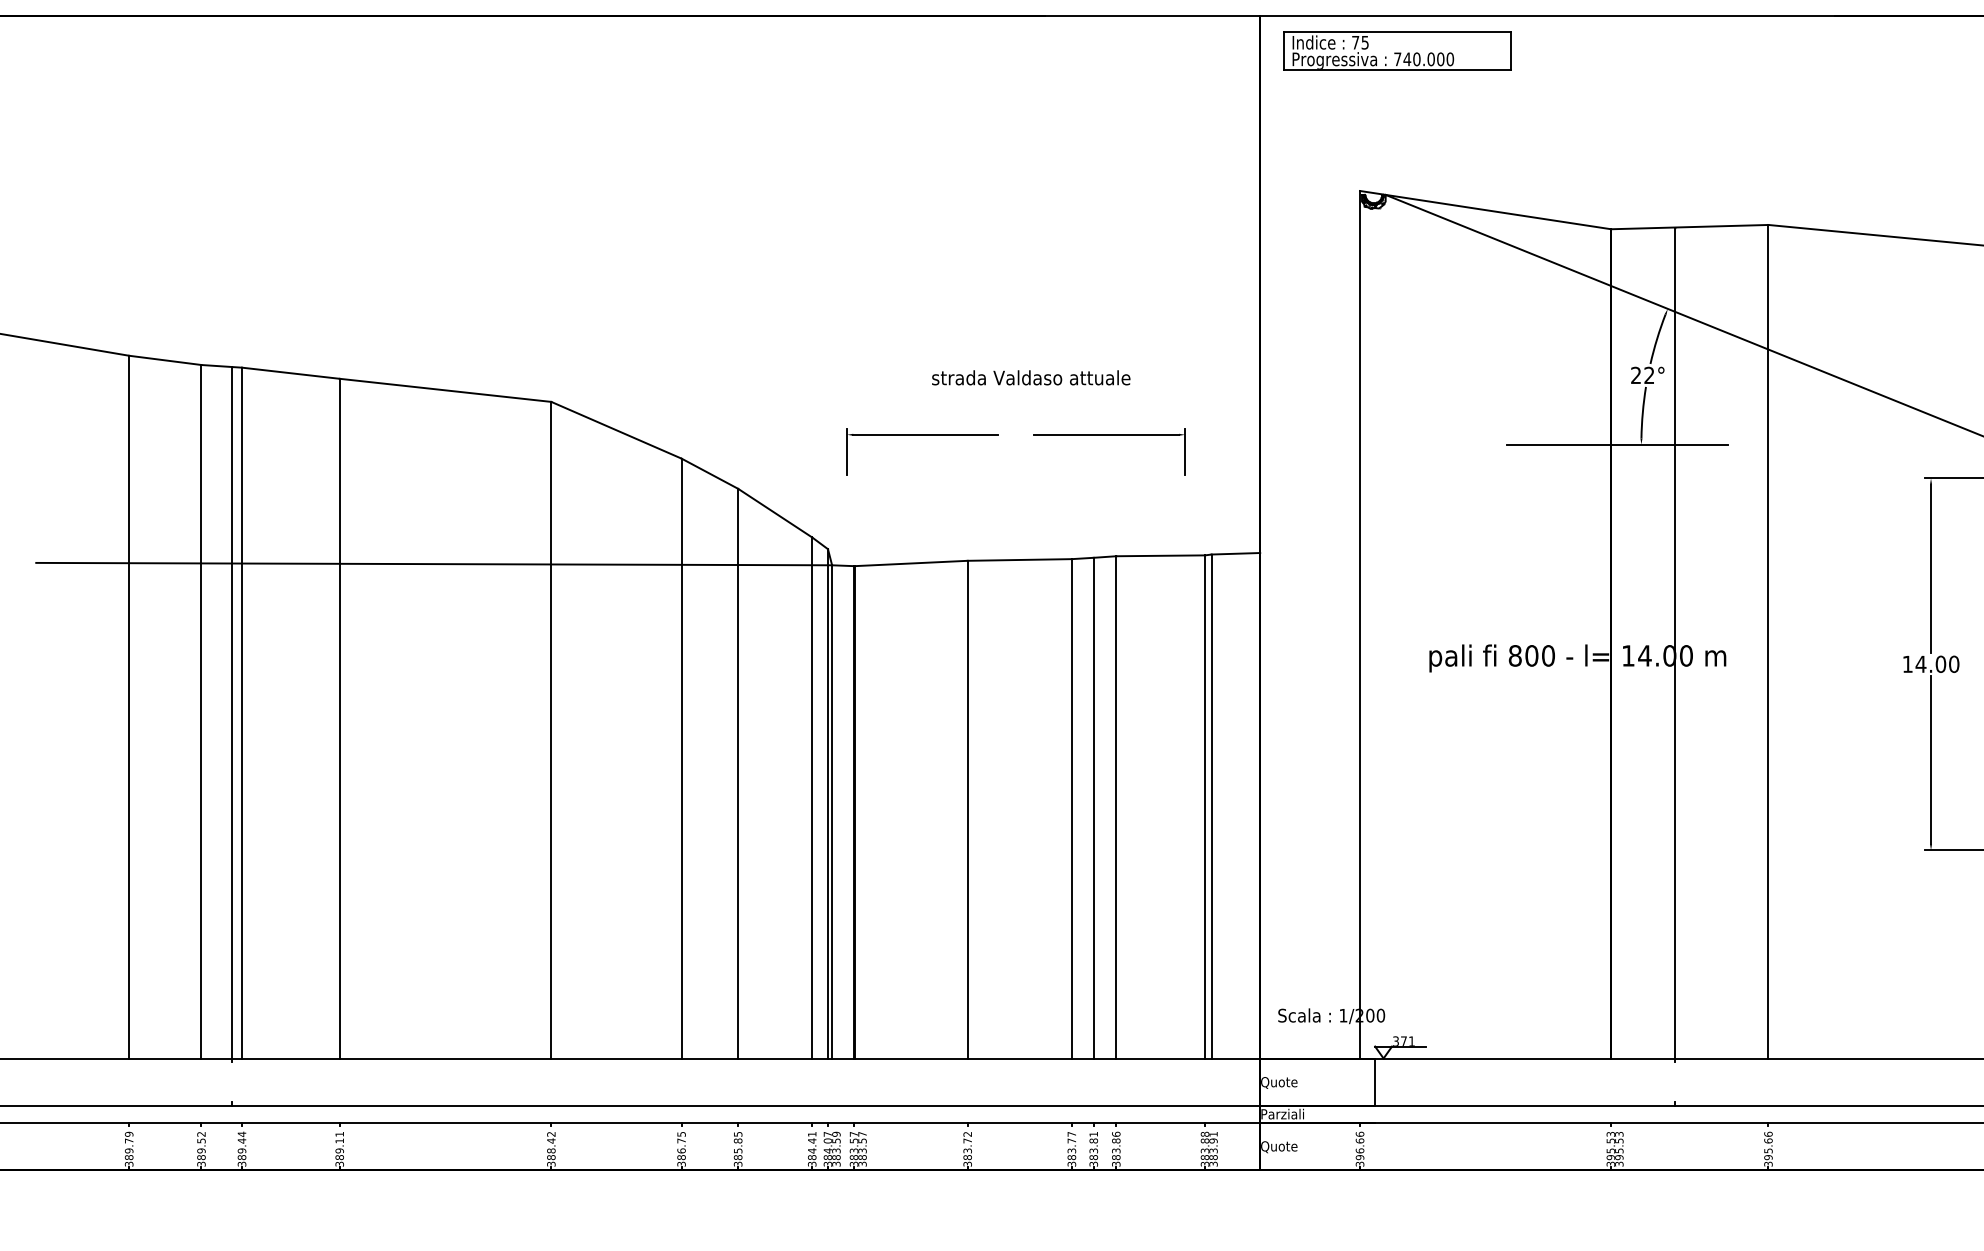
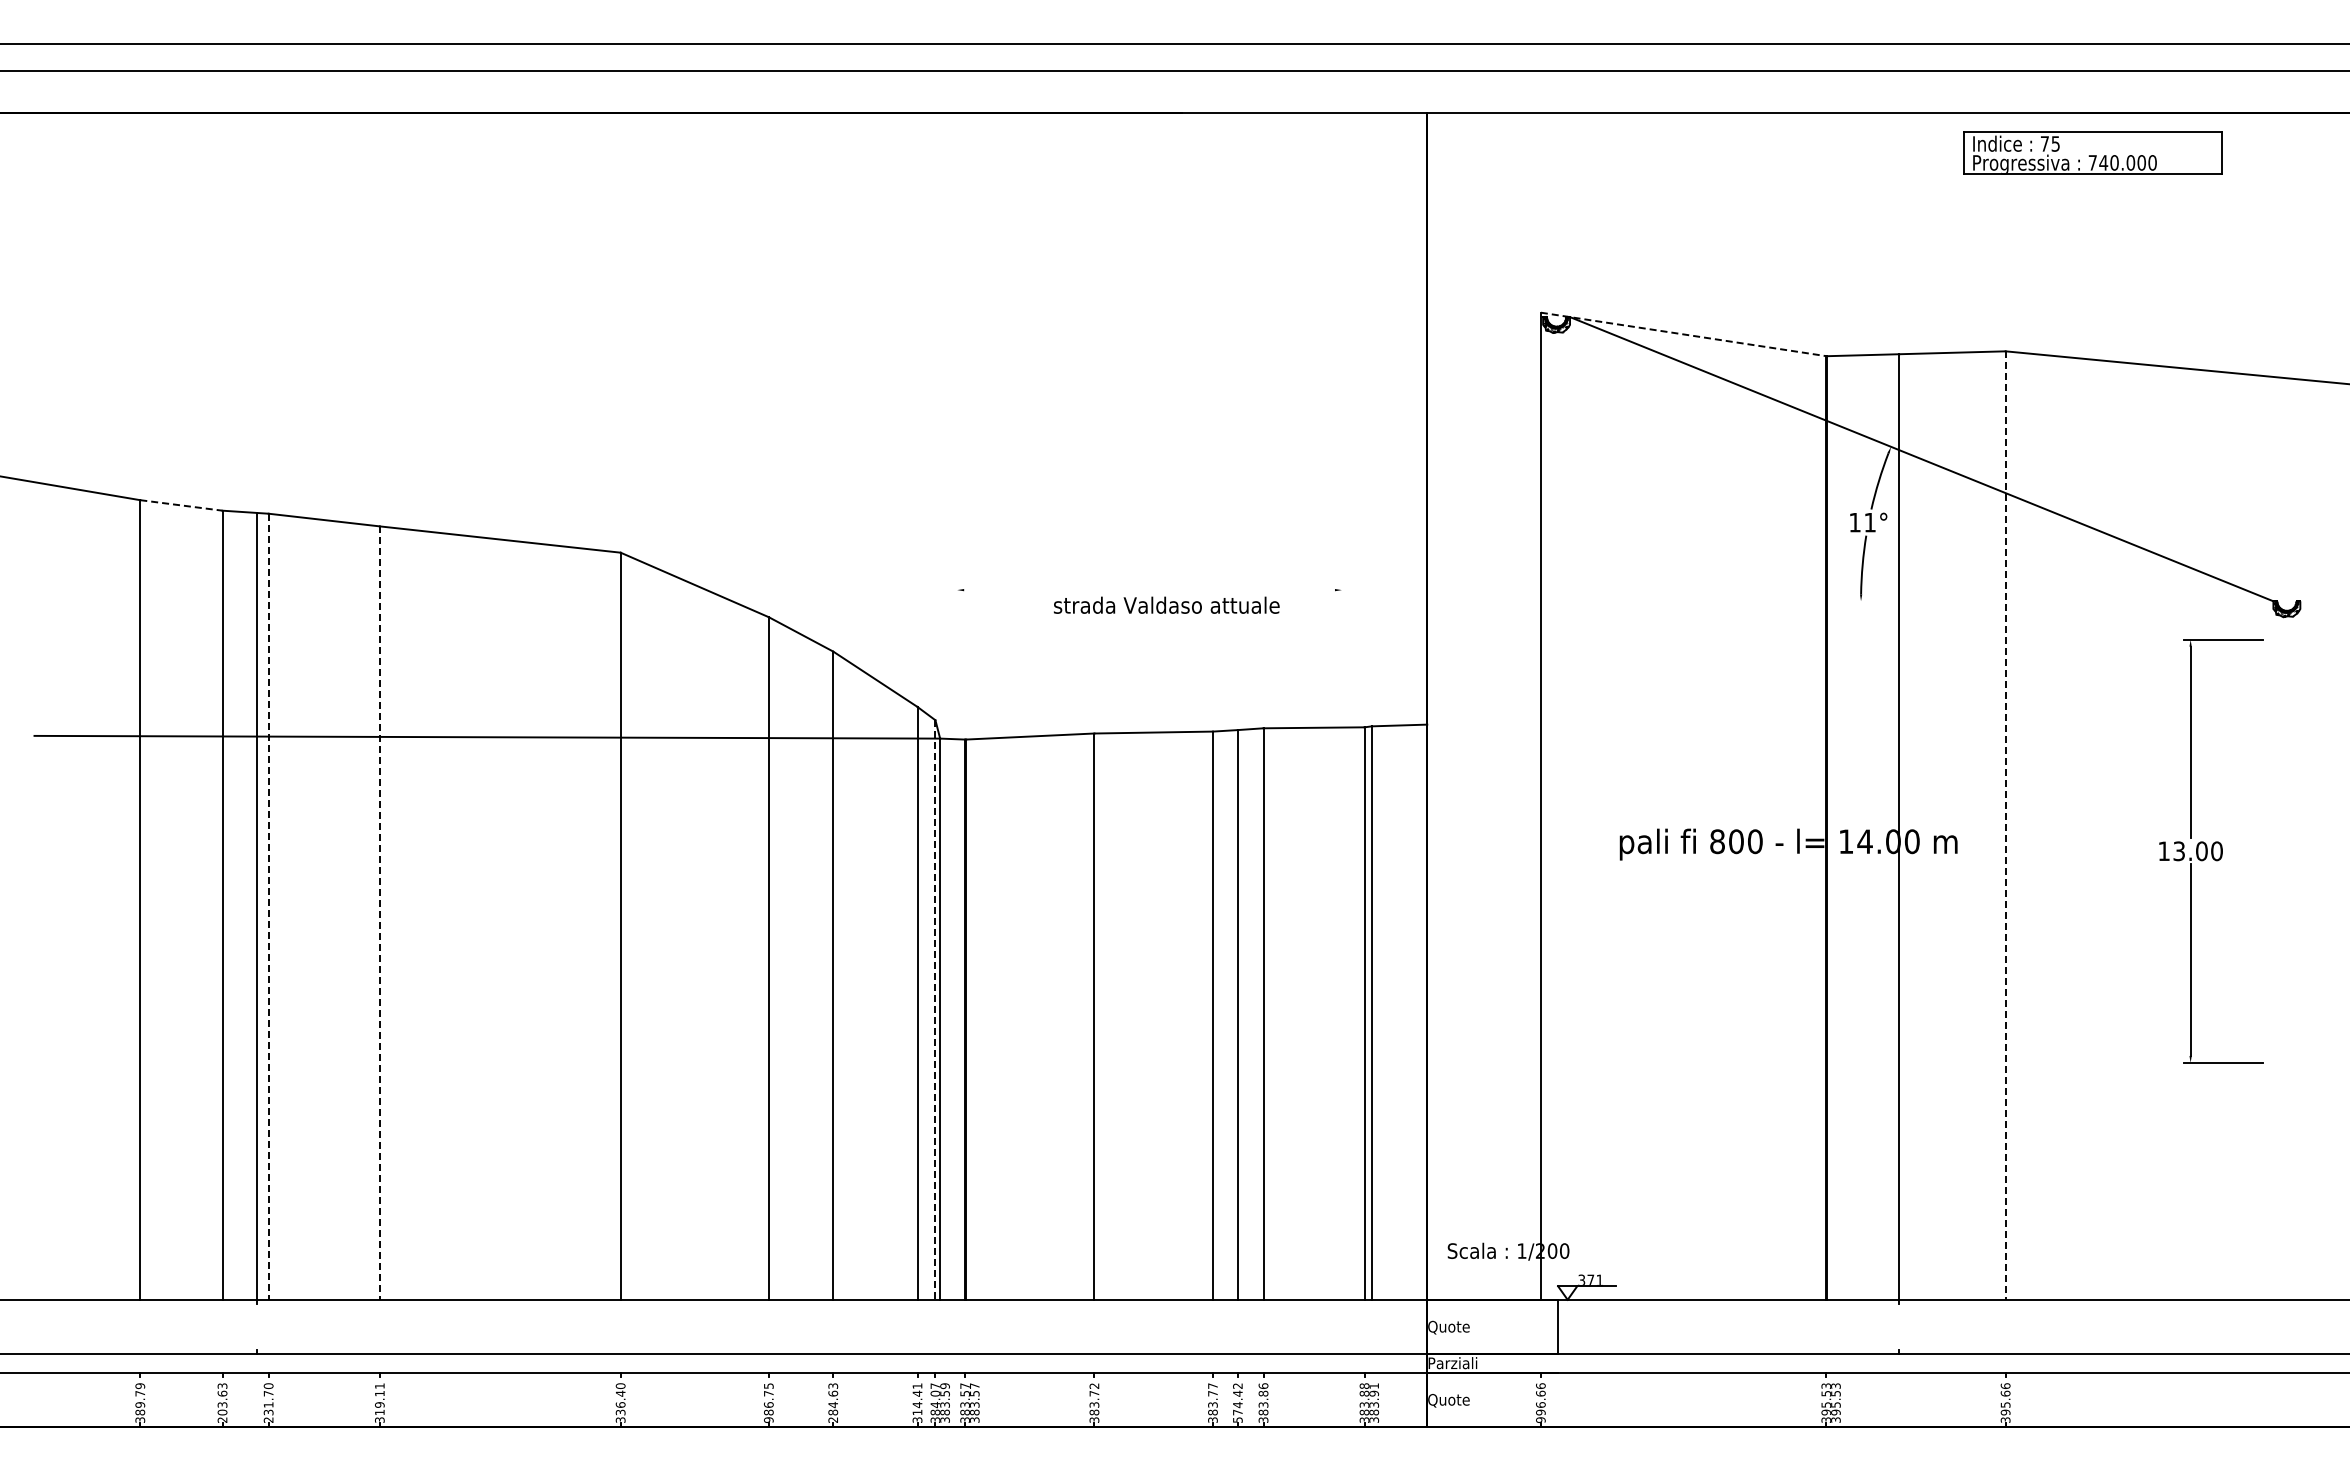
part: (1397, 50) -> (2092, 152), moved
line: (1486, 210) -> (1684, 334), solid -> dashed
line: (165, 360) -> (181, 505), solid -> dashed
text: (1642, 375) -> (1862, 522), 22° -> 11°
text: (1031, 377) -> (1166, 604), moved
line: (925, 435) -> (1046, 590), removed
line: (1105, 435) -> (1251, 590), removed
line: (1617, 444) -> (1833, 601), removed
line: (847, 451) -> (957, 609), removed
line: (1184, 451) -> (1341, 609), removed
line: (1768, 642) -> (2005, 826), solid -> dashed
text: (1921, 664) -> (2179, 851), 14.00 -> 13.00
line: (241, 713) -> (268, 907), solid -> dashed
line: (339, 718) -> (379, 913), solid -> dashed
line: (828, 804) -> (935, 1010), solid -> dashed
text: (551, 1146) -> (620, 1399), 388.42 -> 336.40
text: (201, 1148) -> (222, 1402), 389.52 -> 203.63
text: (241, 1148) -> (268, 1402), 389.44 -> 231.70
text: (738, 1148) -> (833, 1402), 385.85 -> 284.63
text: (1093, 1148) -> (1237, 1402), 383.81 -> 574.42
text: (339, 1157) -> (379, 1412), 389.11 -> 319.11
text: (812, 1157) -> (917, 1412), 384.41 -> 314.41
text: (681, 1163) -> (768, 1419), 386.75 -> 986.75
text: (1359, 1163) -> (1540, 1419), 396.66 -> 996.66

